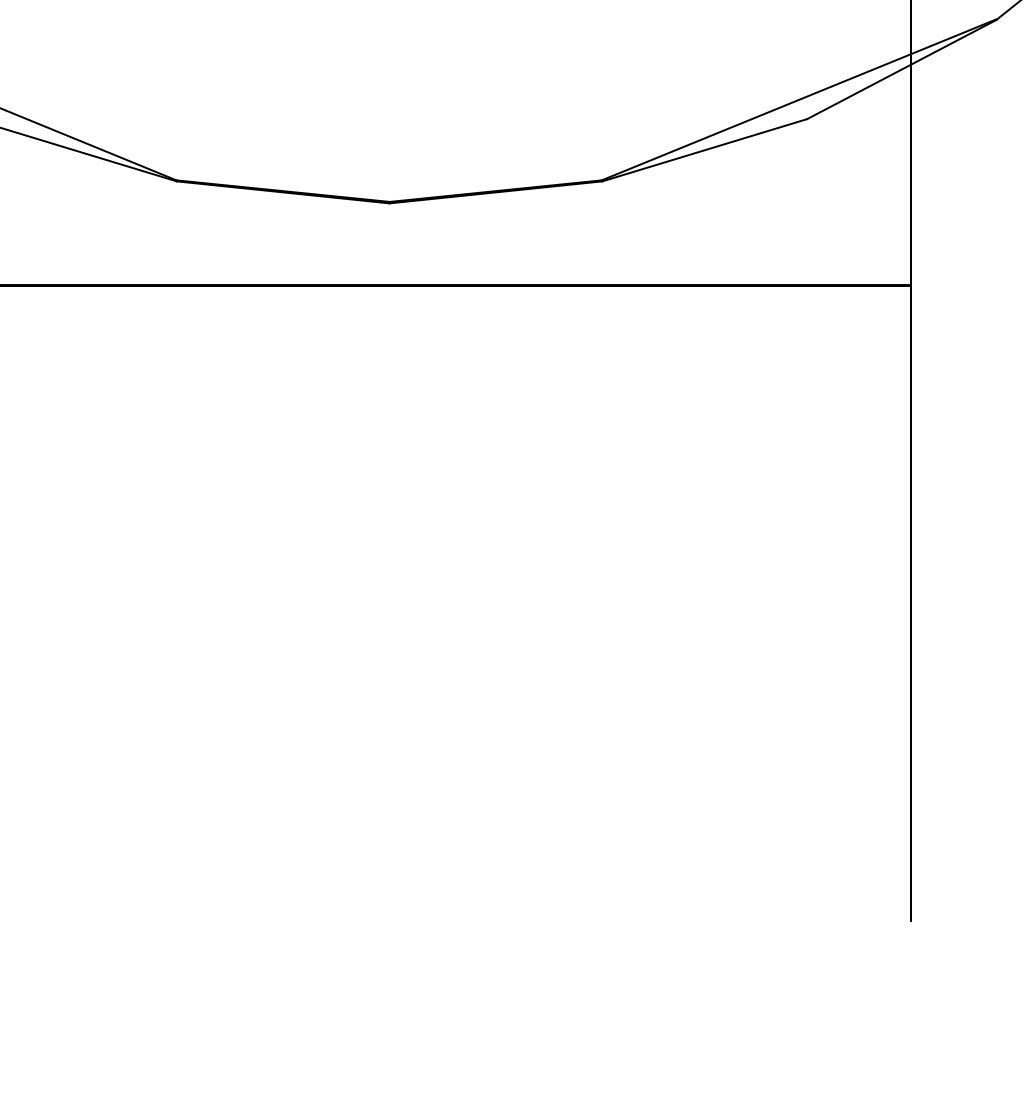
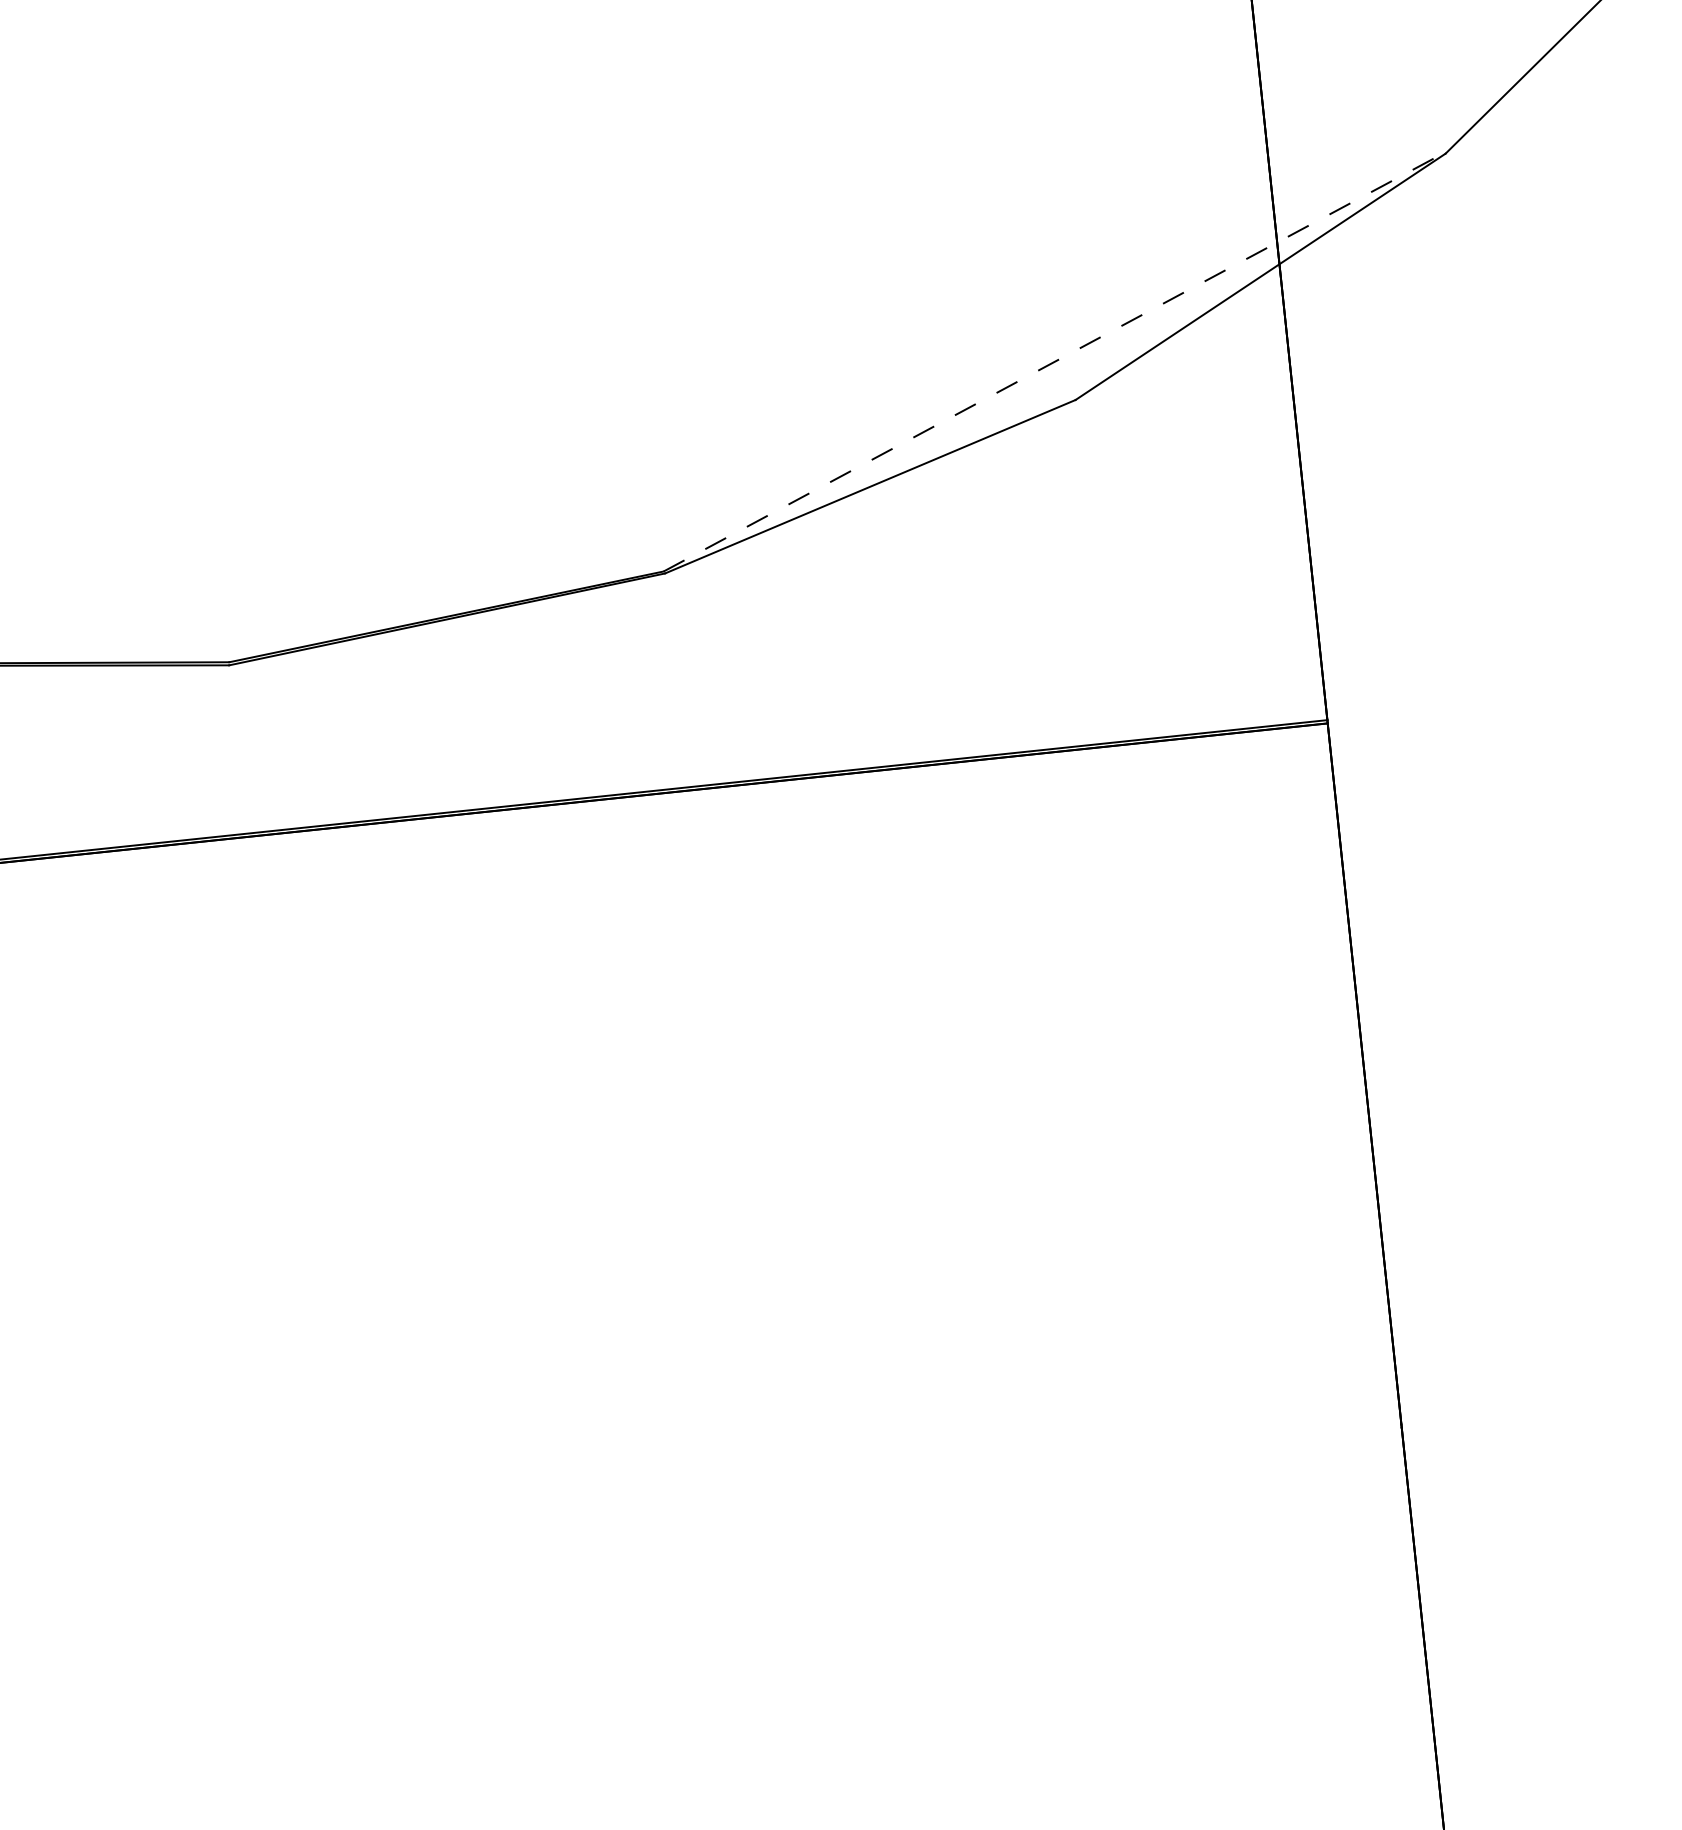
line: (799, 99) -> (1055, 361), solid -> dashed

